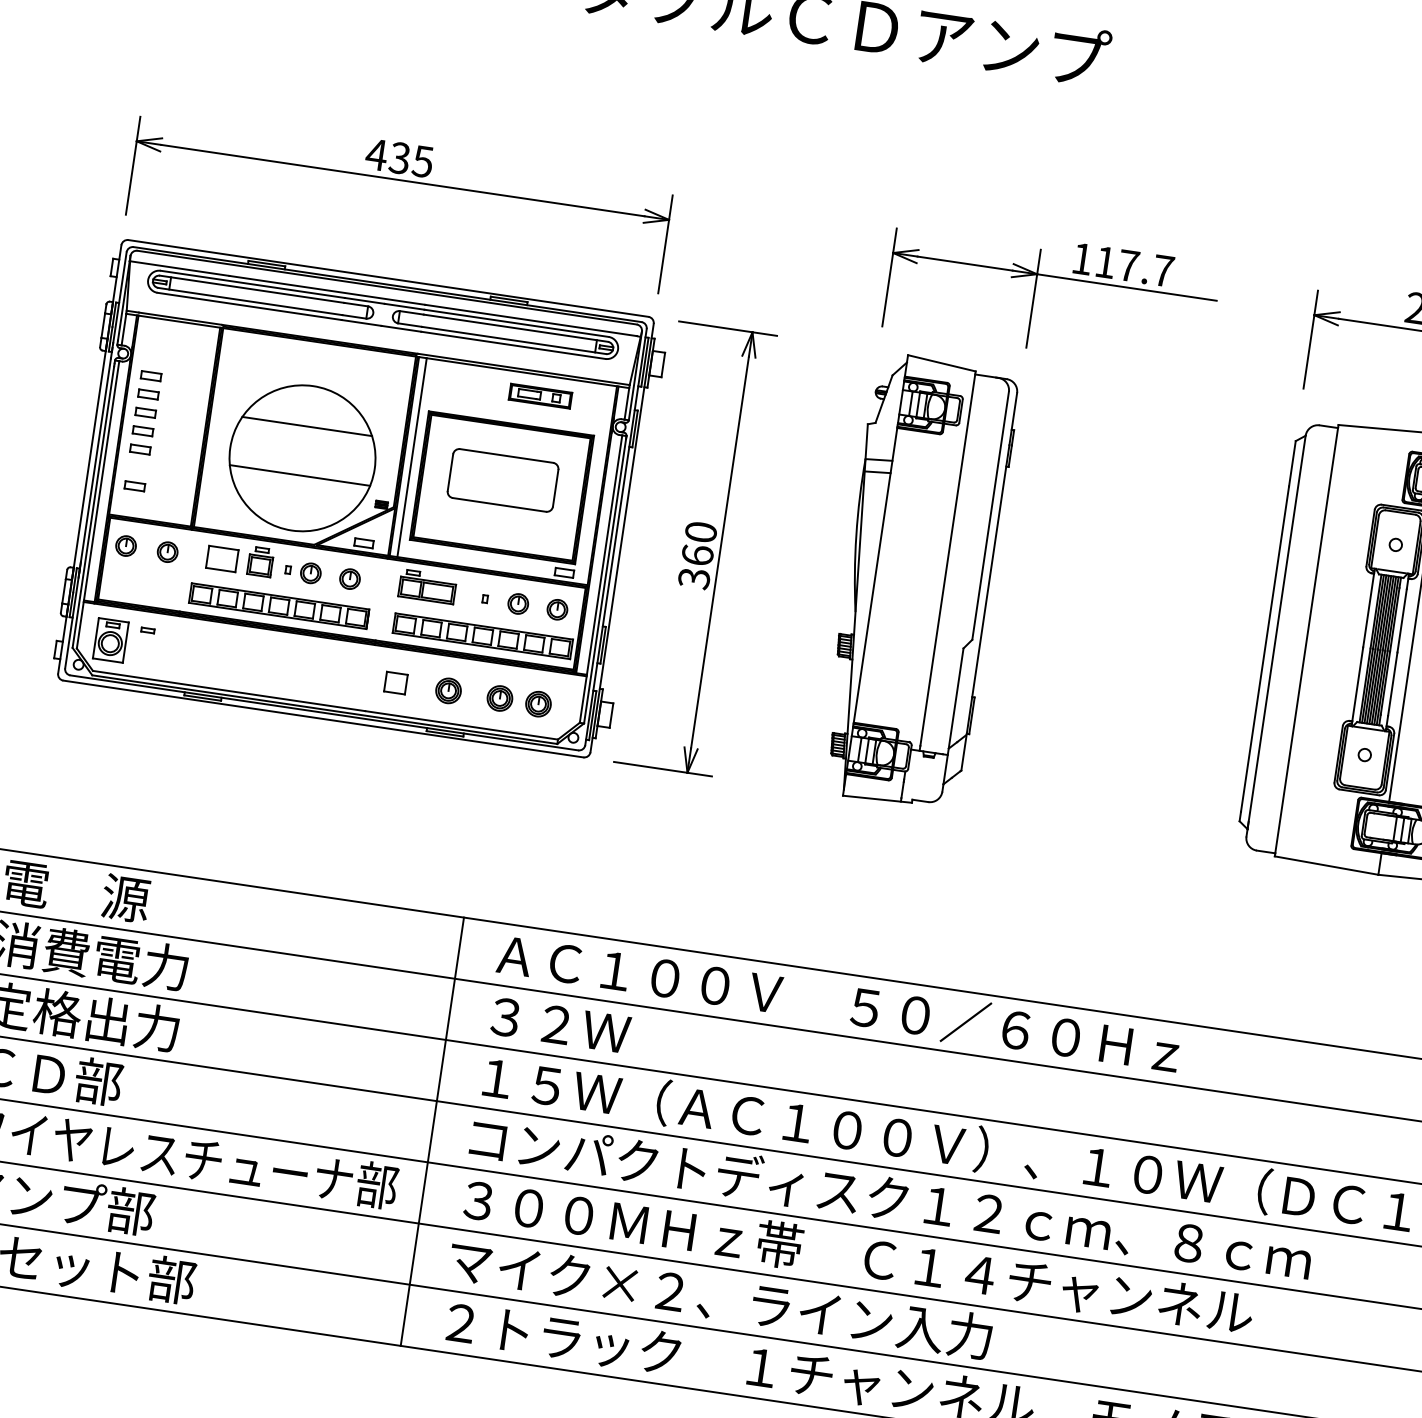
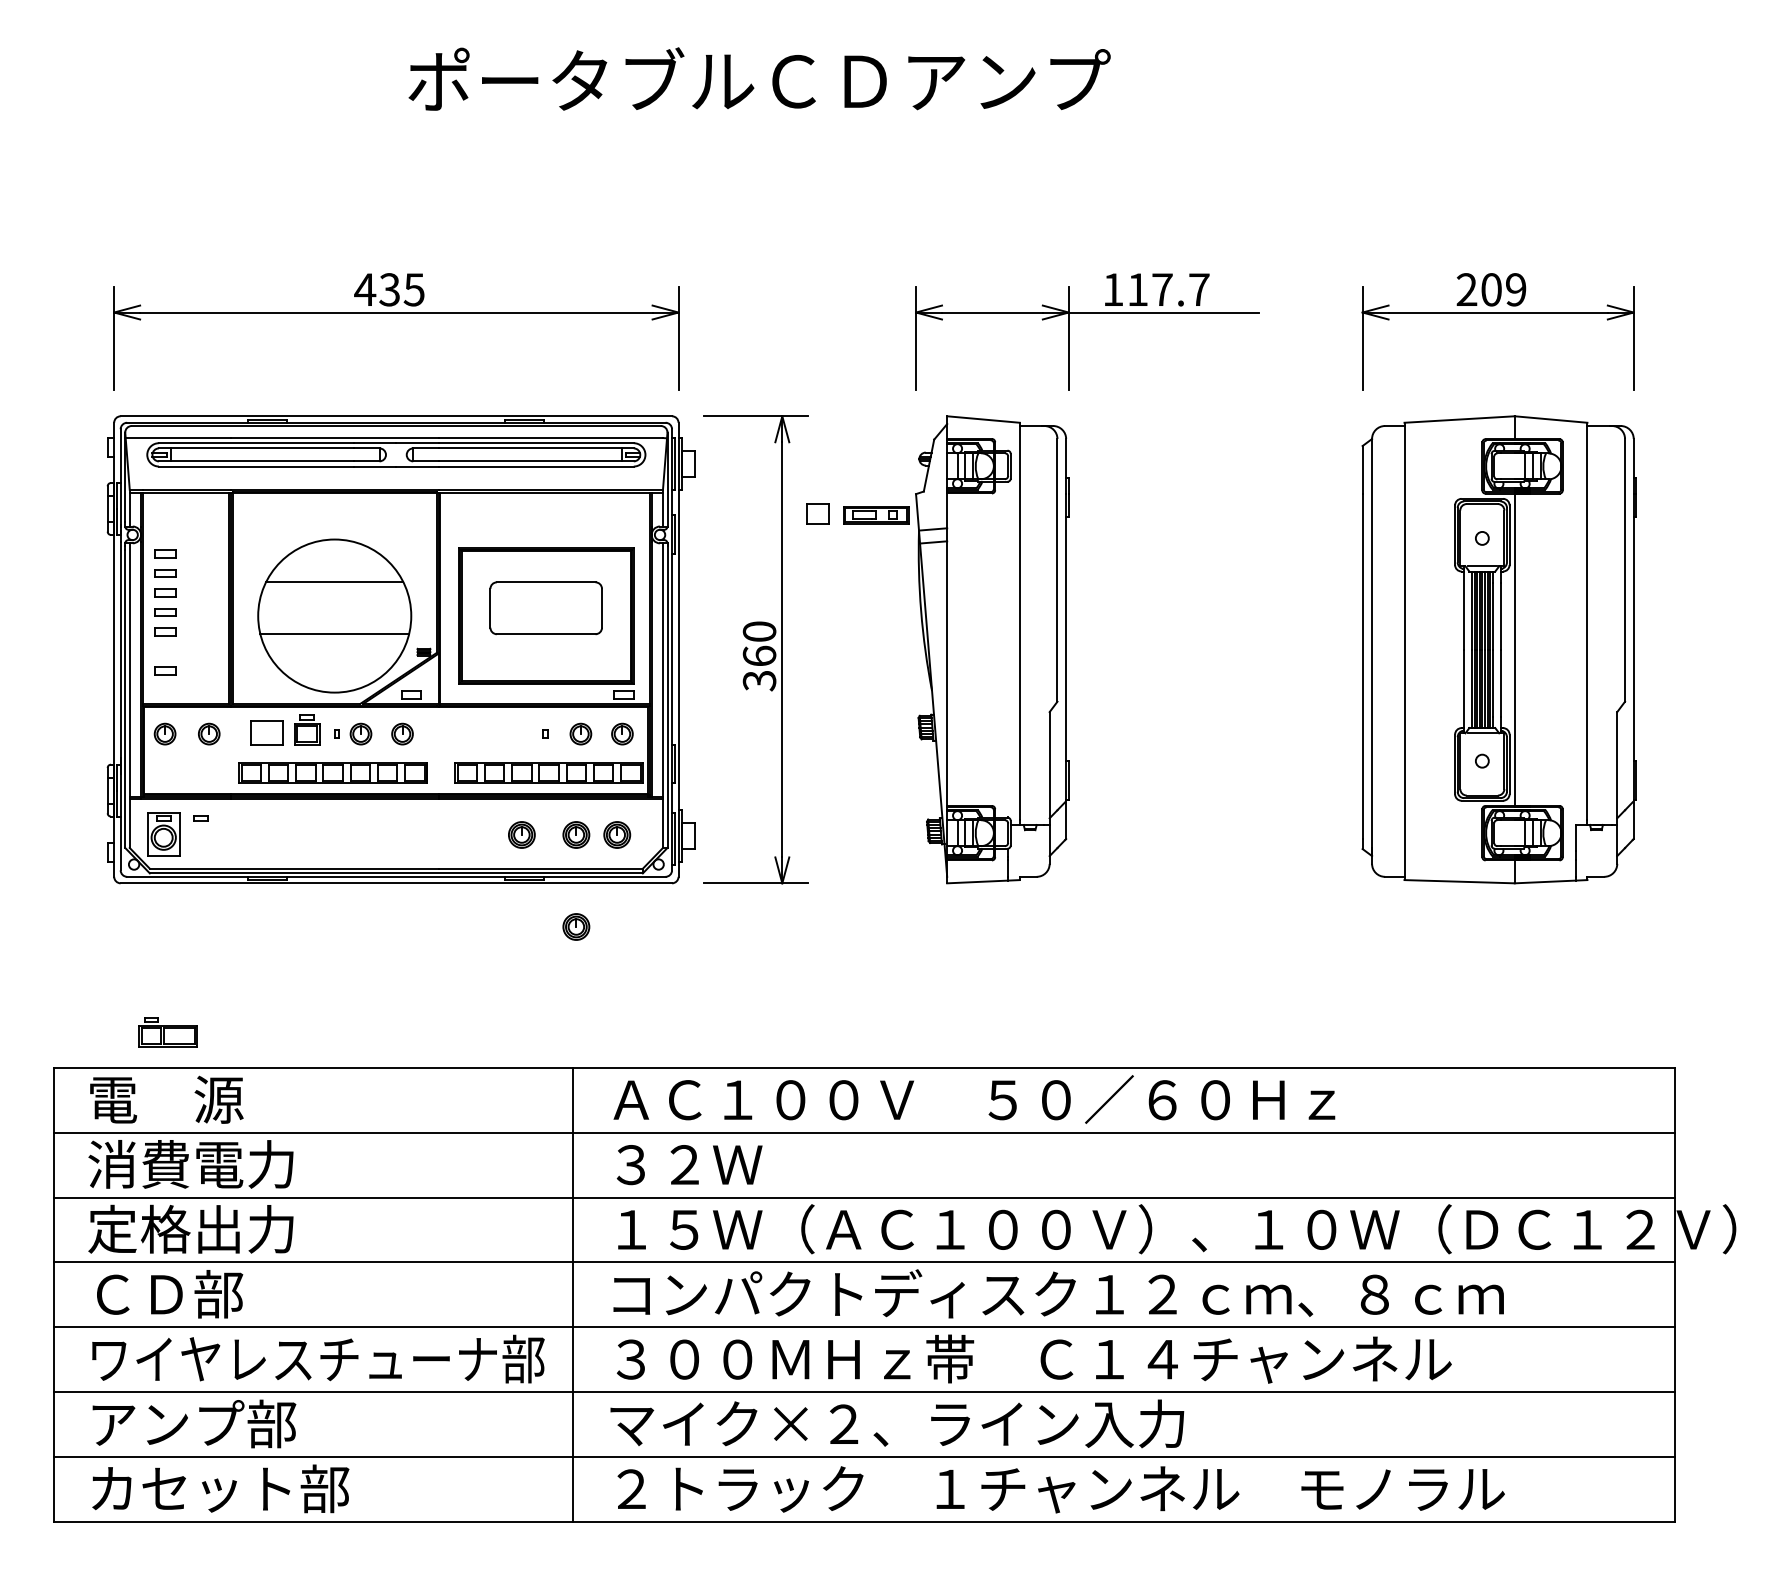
part: (540, 396) -> (876, 515), moved
line: (412, 457) -> (448, 598), removed
part: (426, 586) -> (167, 1032), moved
part: (395, 682) -> (817, 513), moved
part: (487, 784) -> (576, 926), added

